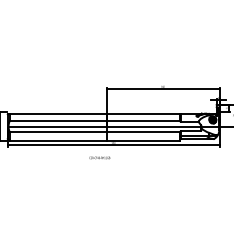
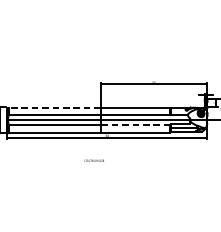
line: (58, 114) -> (55, 108), solid -> dashed
line: (143, 131) -> (135, 124), solid -> dashed
text: (99, 157) -> (93, 160), moved

